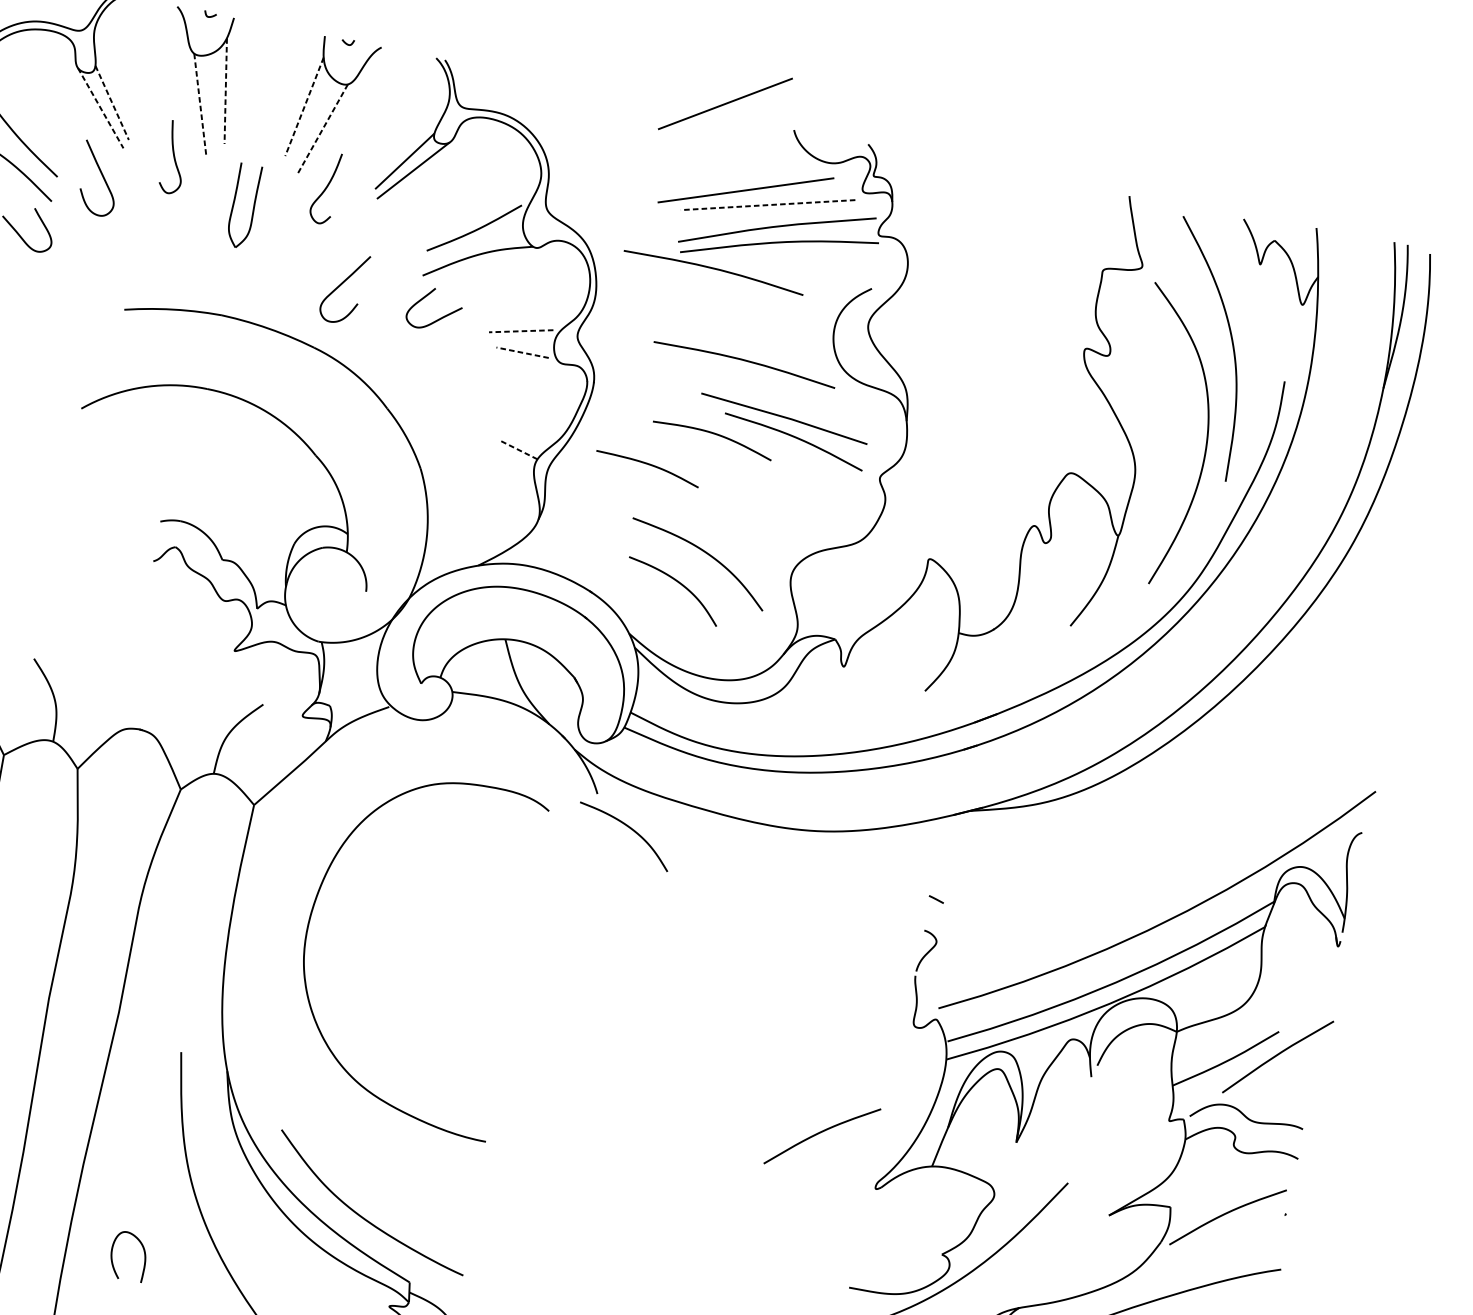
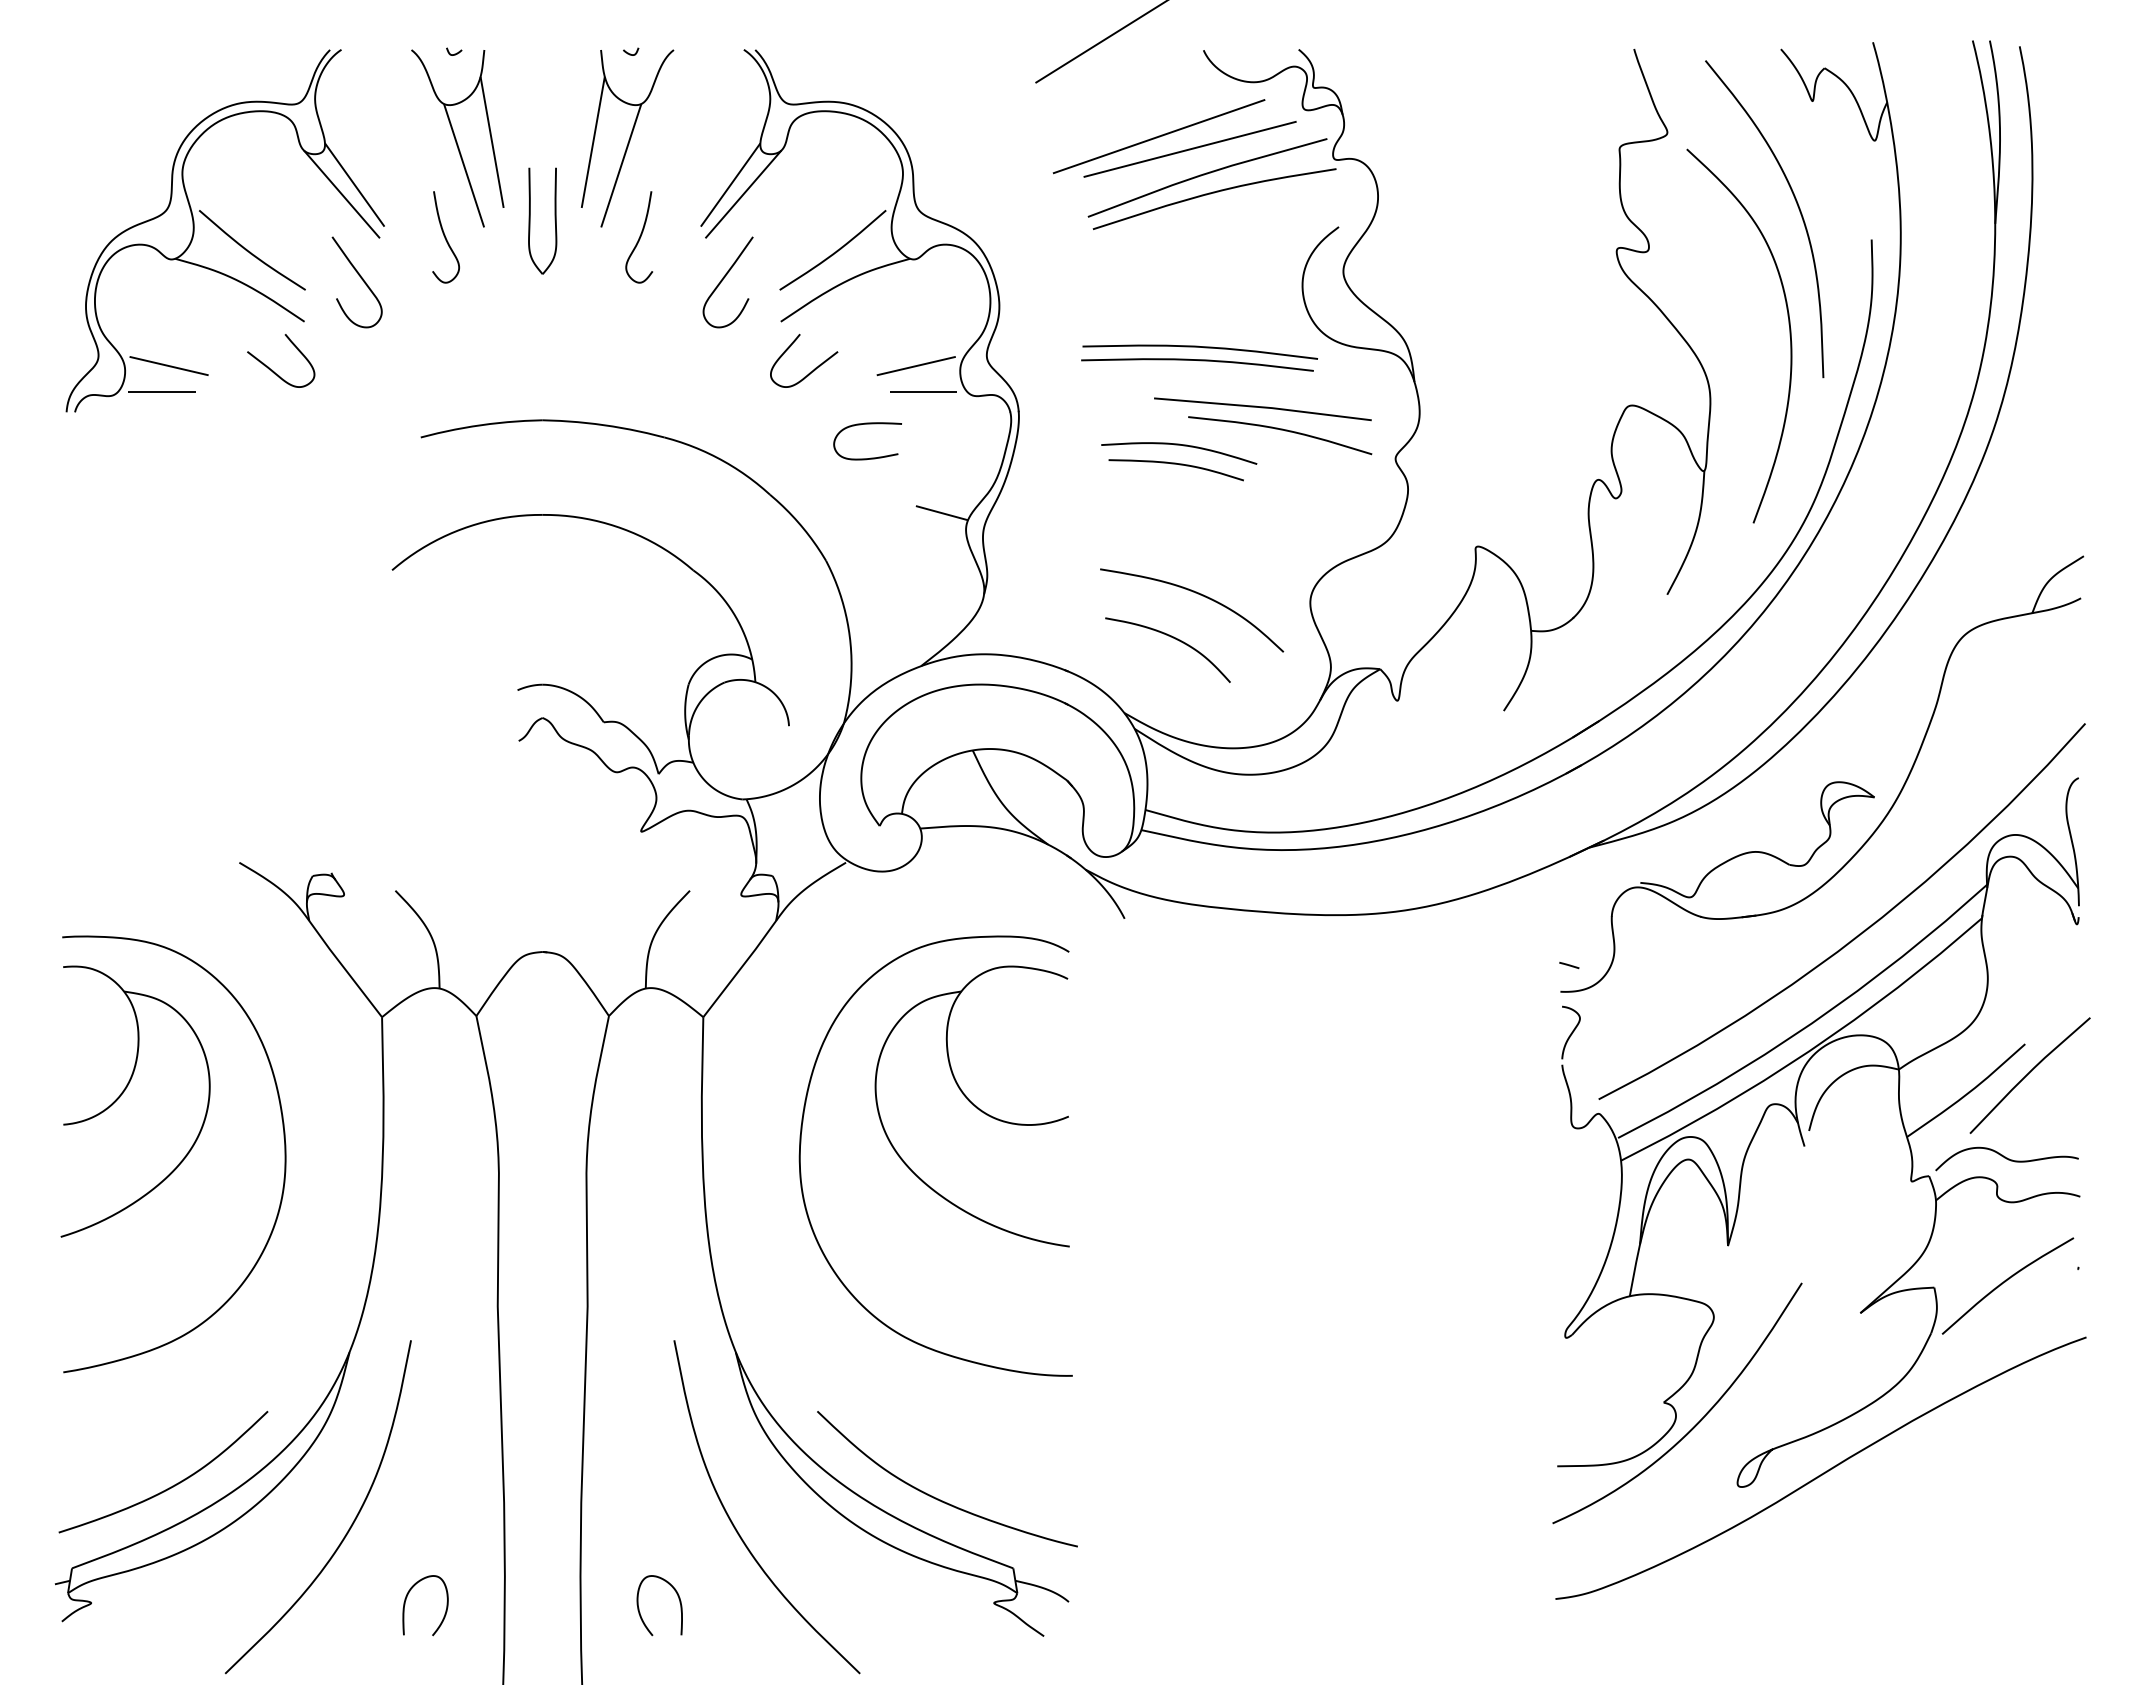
line: (226, 91) -> (492, 142), dashed -> solid
line: (112, 103) -> (355, 185), dashed -> solid
line: (200, 104) -> (464, 165), dashed -> solid
line: (304, 106) -> (593, 142), dashed -> solid
line: (101, 108) -> (342, 194), dashed -> solid
line: (322, 129) -> (621, 165), dashed -> solid
part: (234, 203) -> (530, 220), moved
line: (767, 205) -> (1189, 149), dashed -> solid
curve: (715, 270) -> (1199, 361), moved
curve: (342, 284) -> (724, 278), moved
line: (521, 331) -> (916, 366), dashed -> solid
line: (522, 352) -> (923, 392), dashed -> solid
curve: (471, 395) -> (870, 457), added
line: (517, 449) -> (941, 513), dashed -> solid
curve: (647, 464) -> (1175, 464), moved
part: (1166, 798) -> (1828, 783), added
curve: (627, 827) -> (1170, 952), removed
part: (449, 916) -> (971, 1106), added
curve: (821, 1133) -> (1484, 1282), removed

